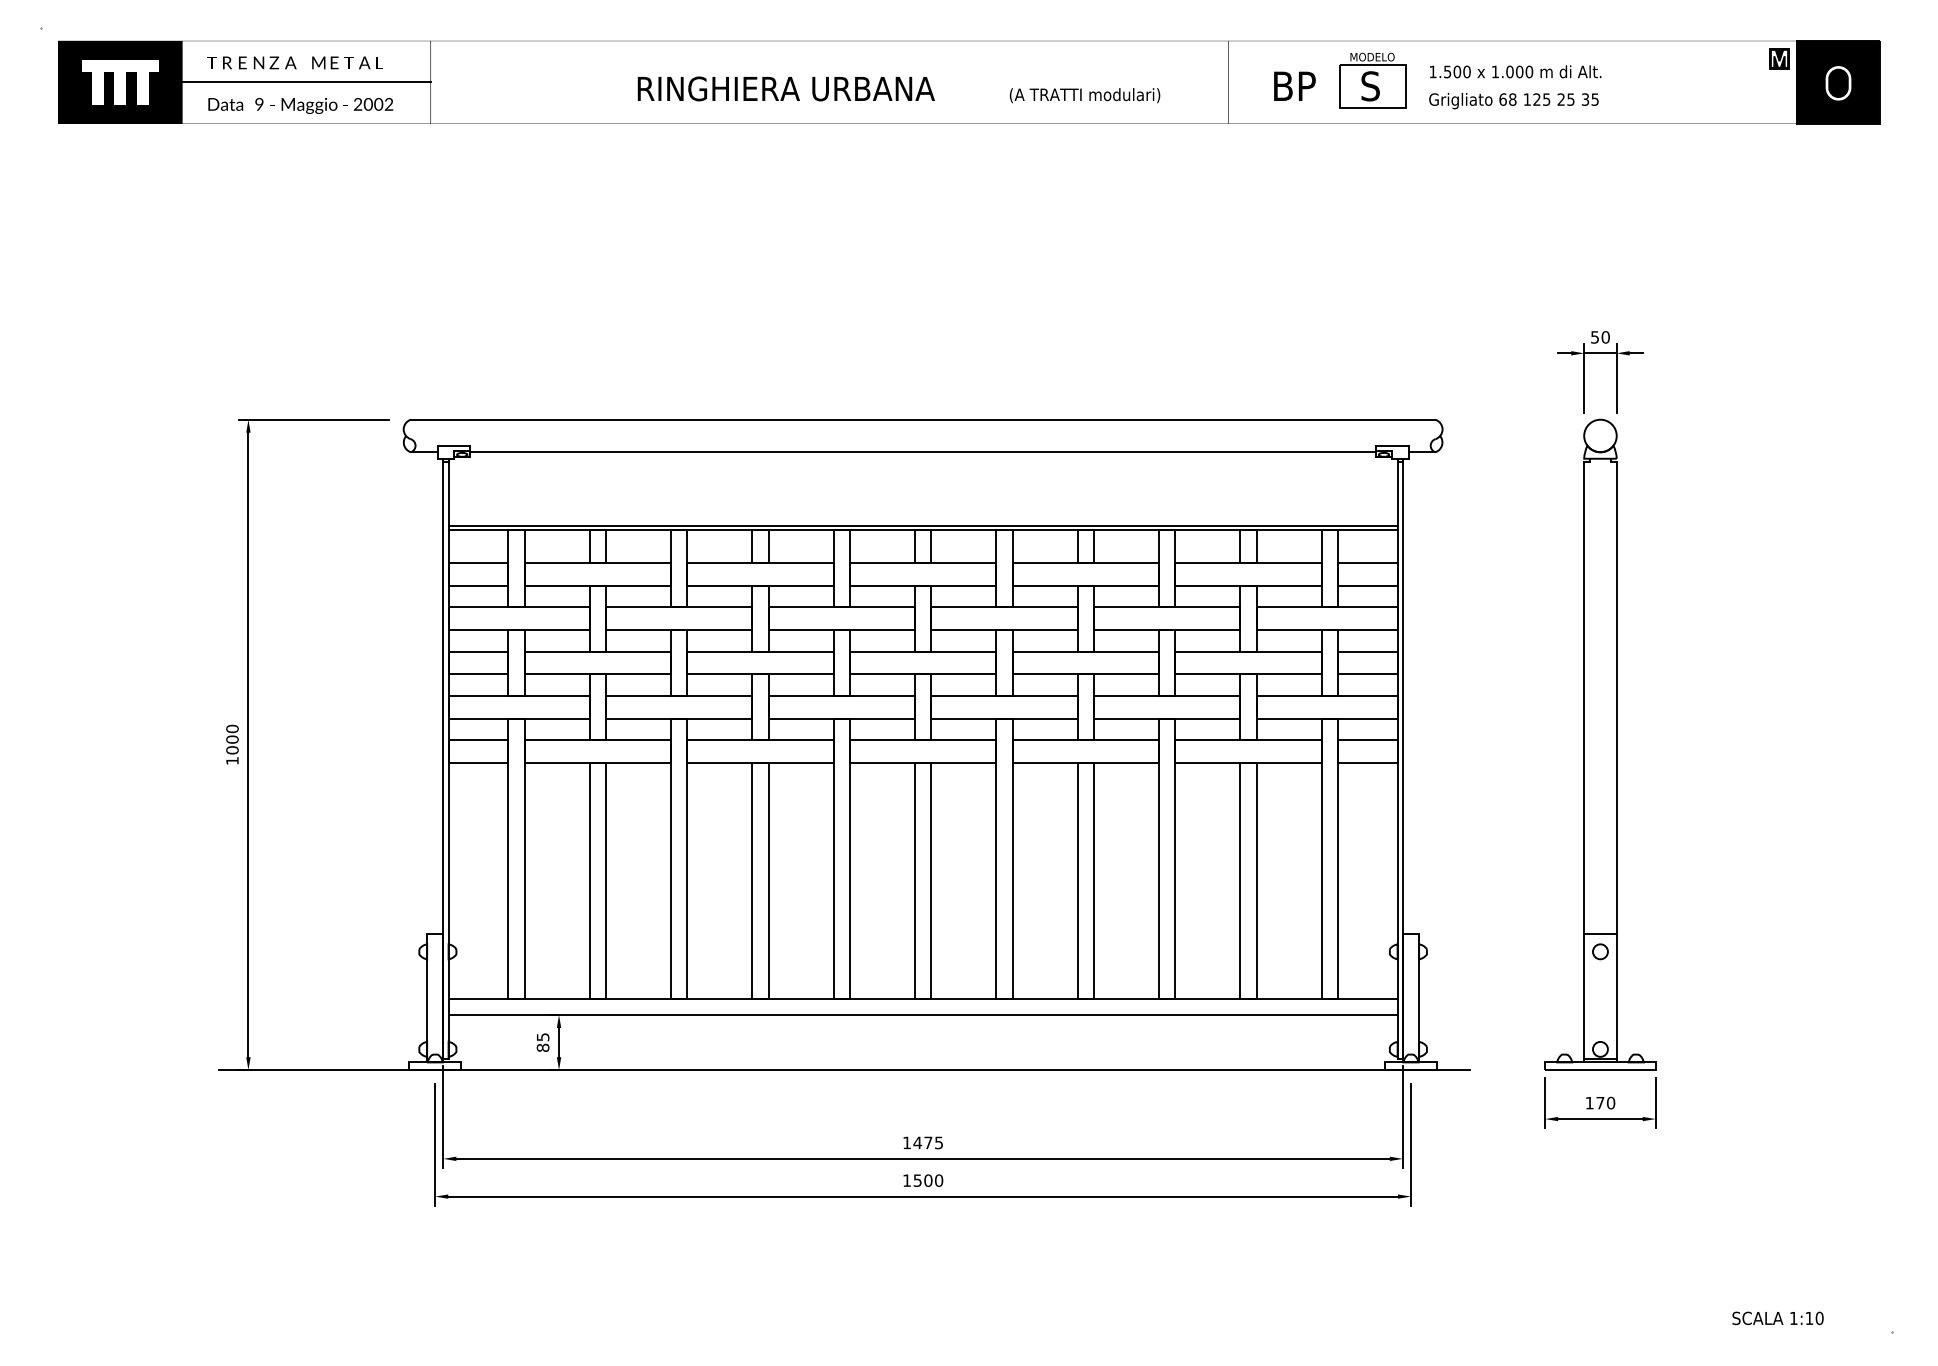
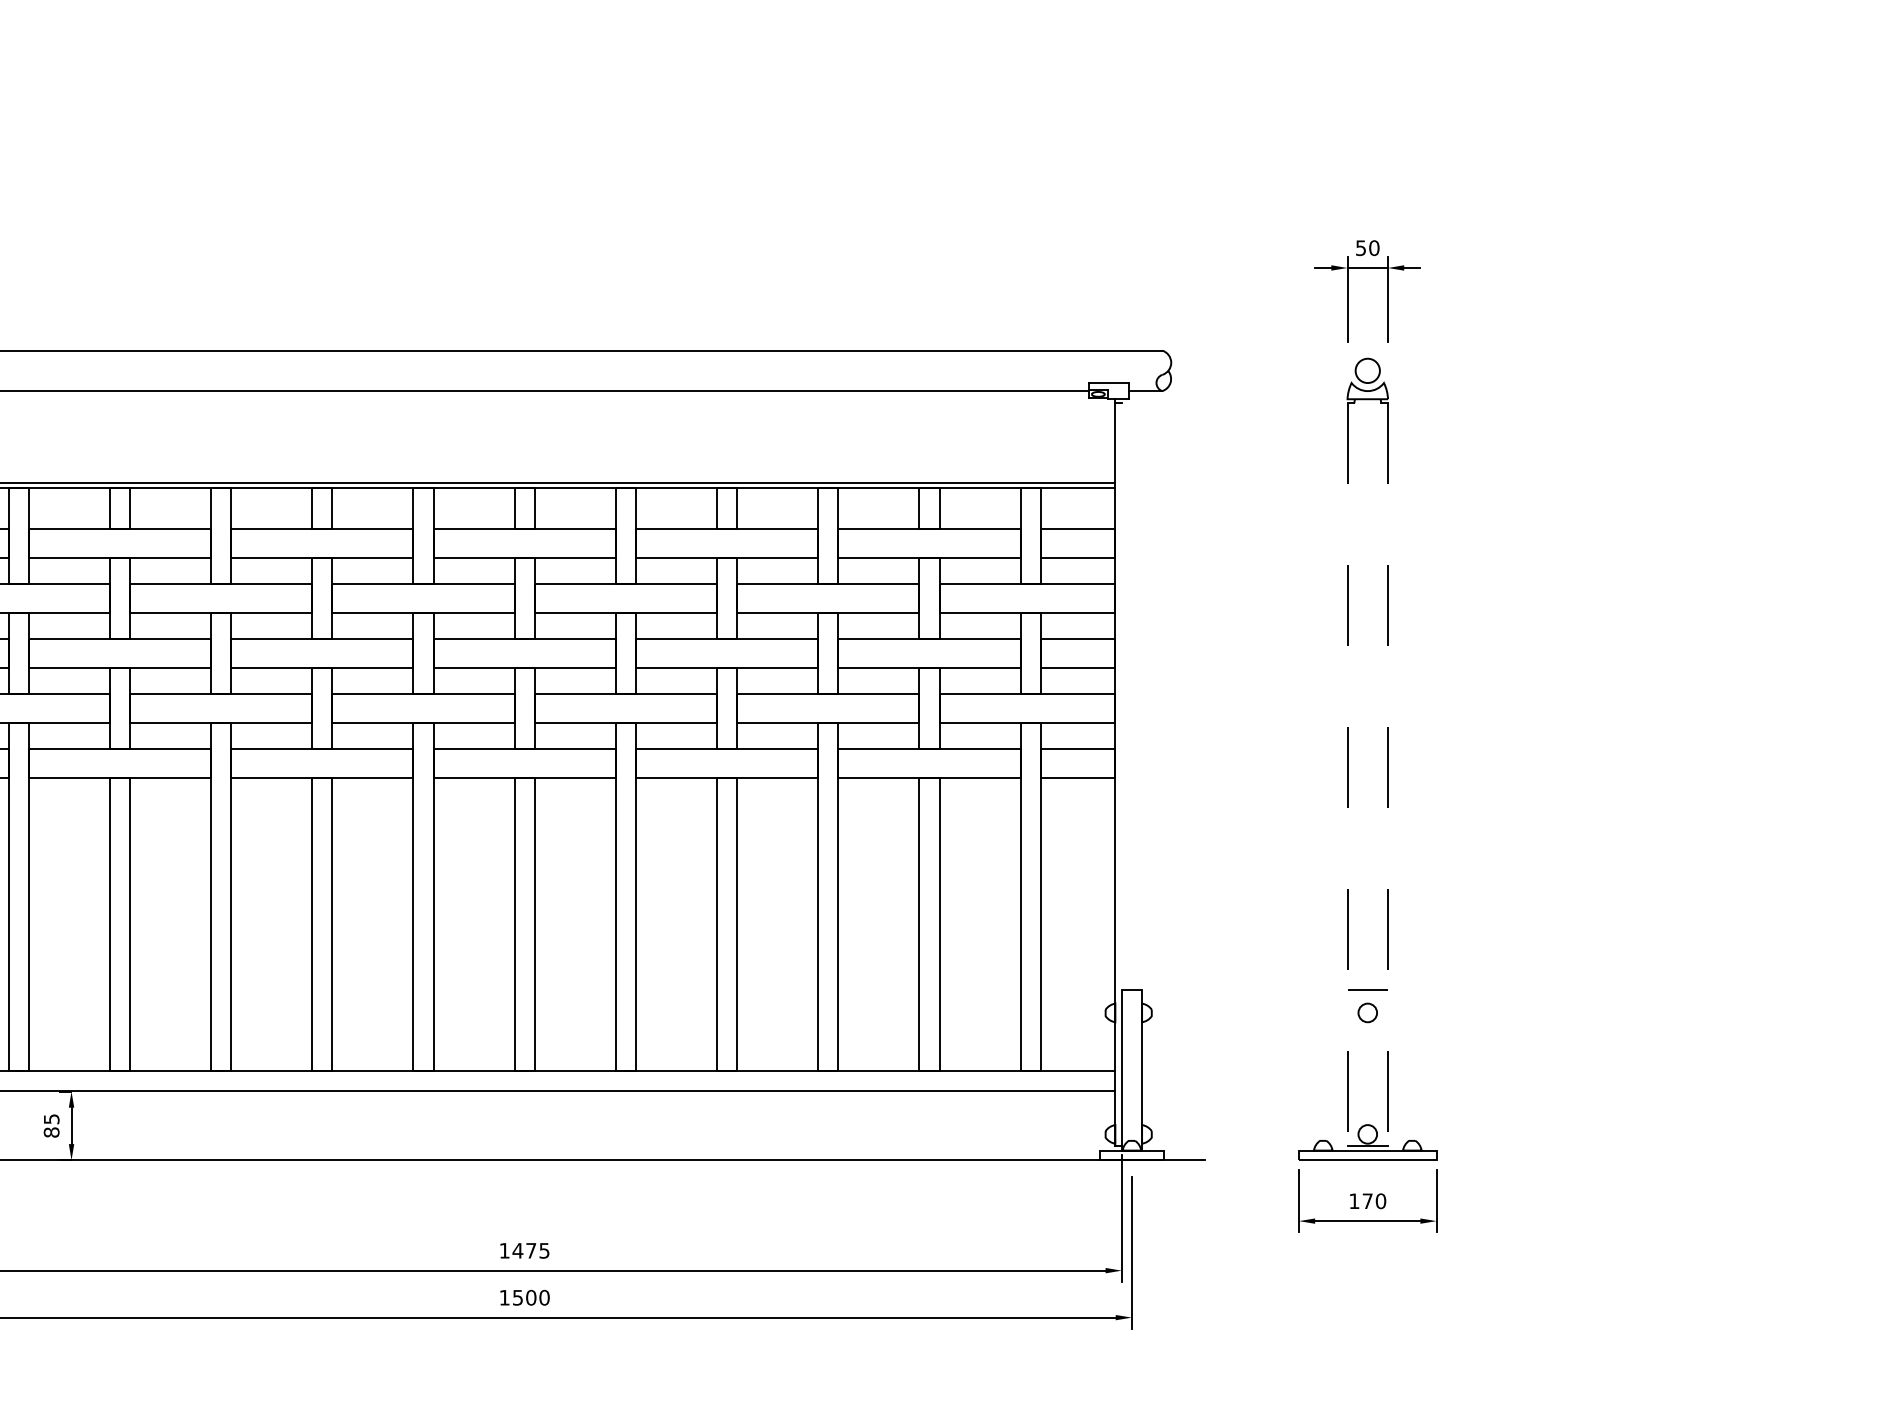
circle: (1600, 435) -> (1367, 370), size x0.6
line: (1402, 758) -> (1121, 772), removed
line: (1584, 762) -> (1347, 777), solid -> dashed
line: (1616, 762) -> (1387, 777), solid -> dashed

